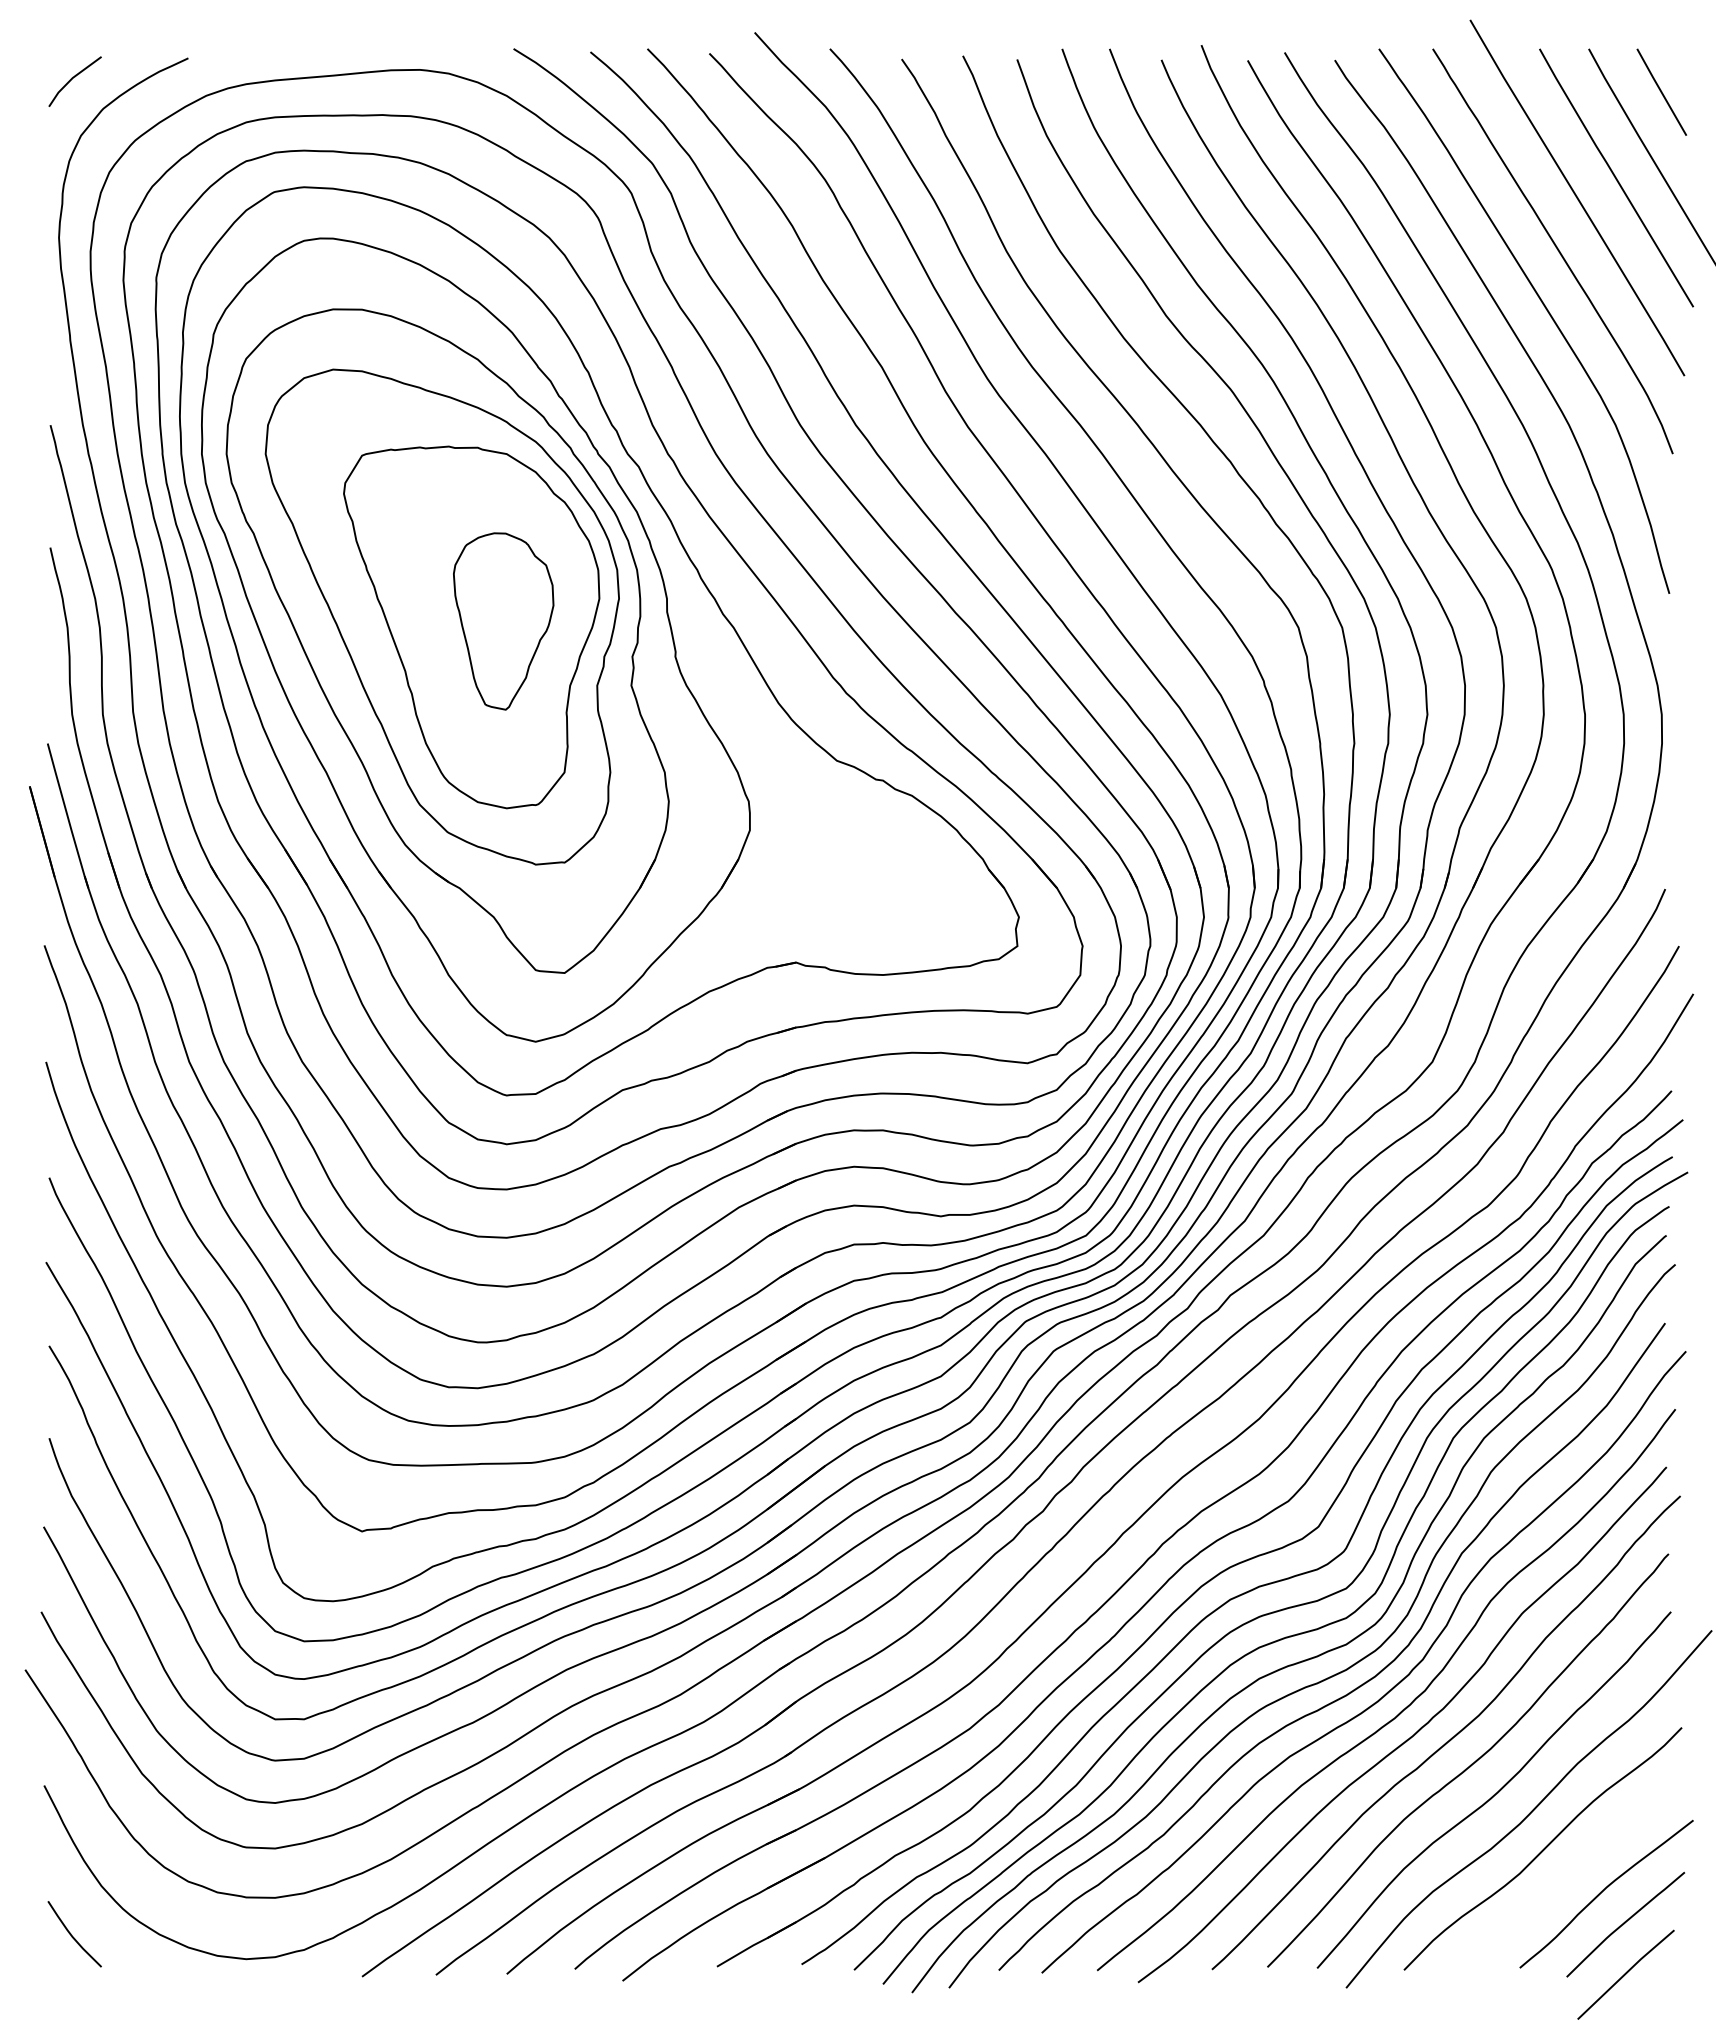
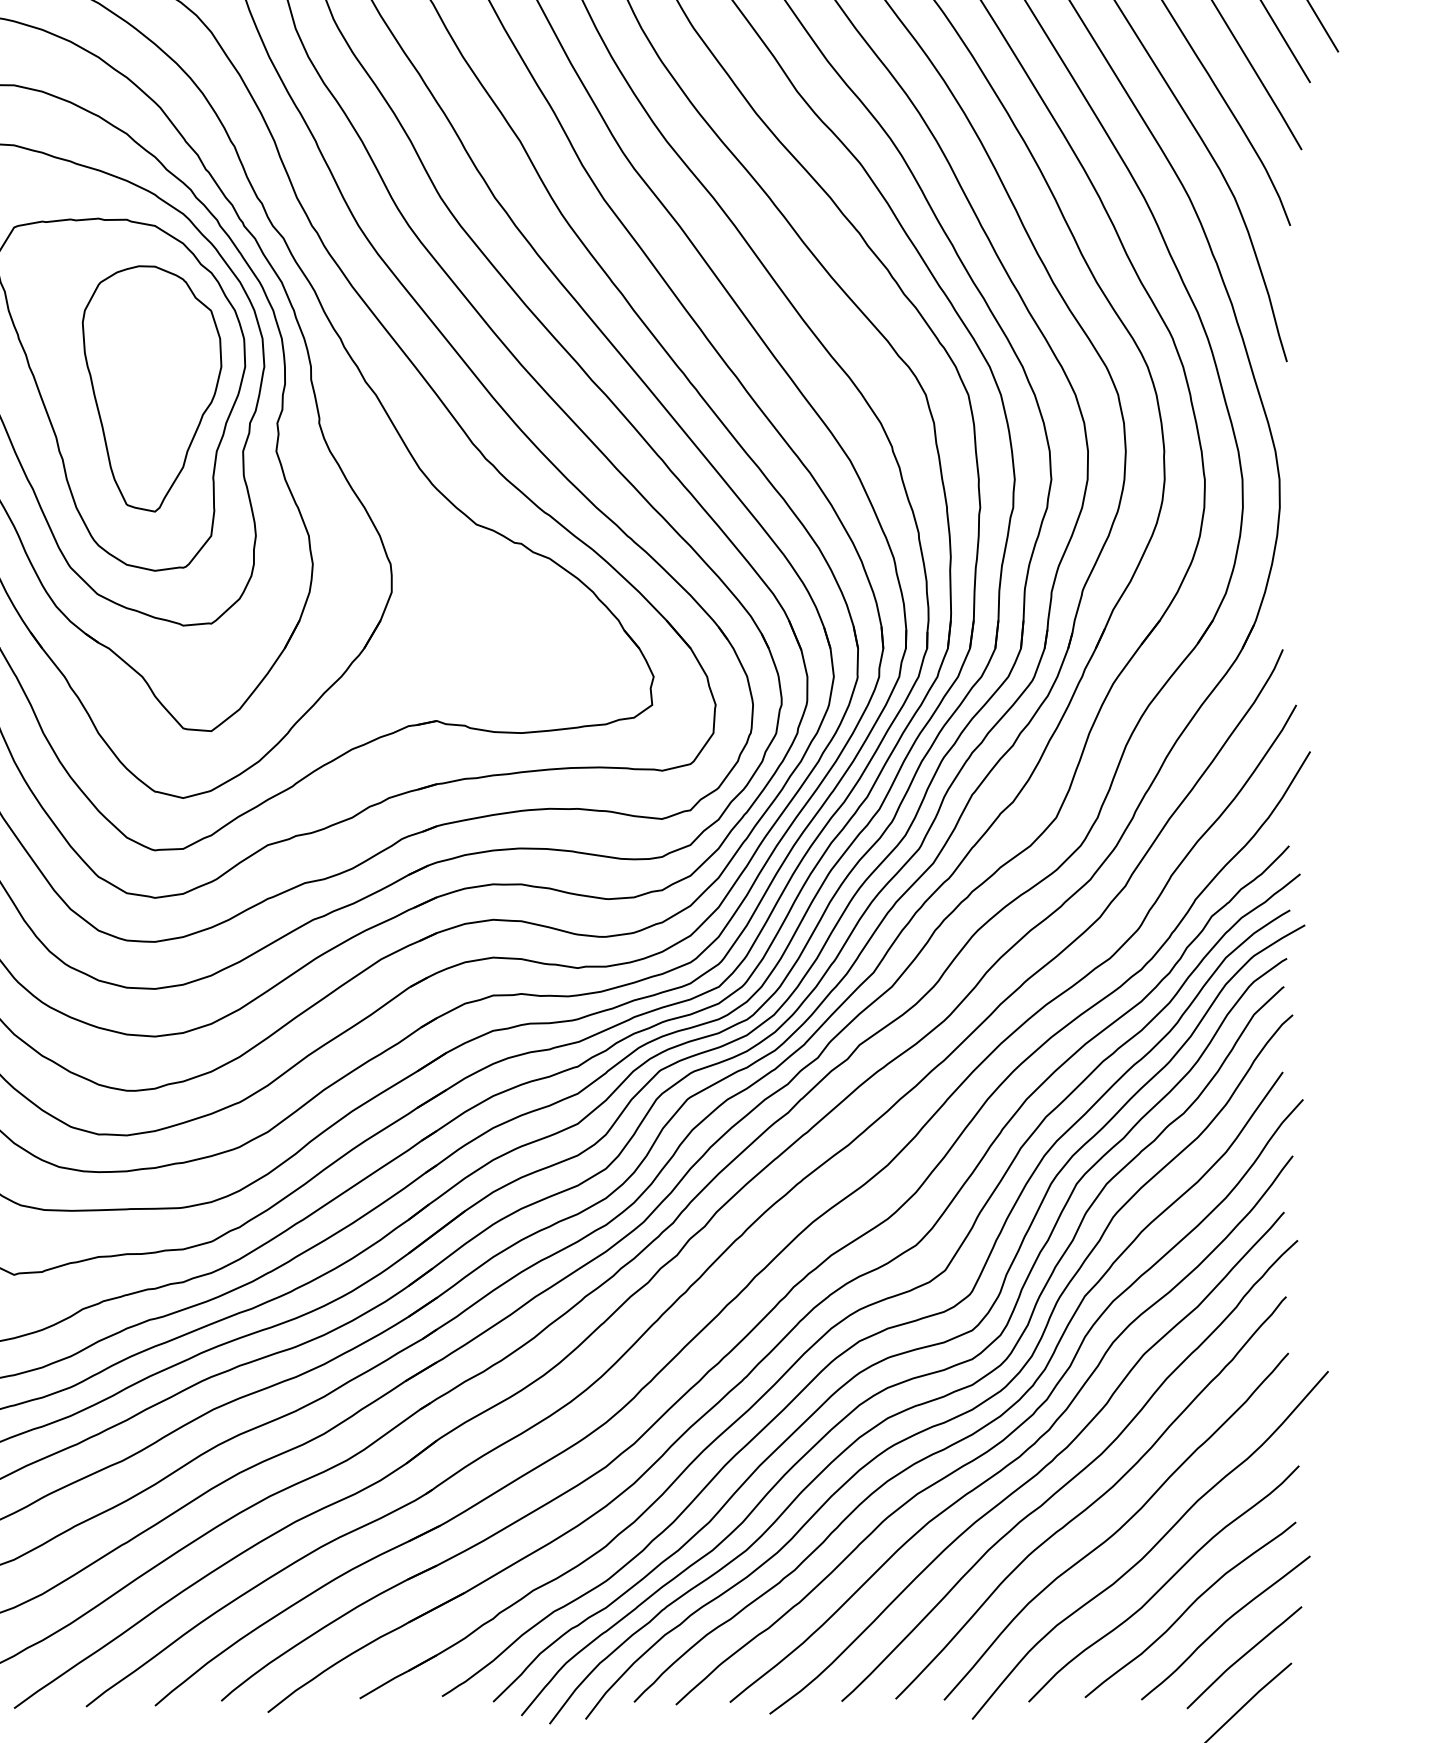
part: (503, 621) -> (151, 388), size x1.43
curve: (1569, 1873) -> (1189, 1607), added

